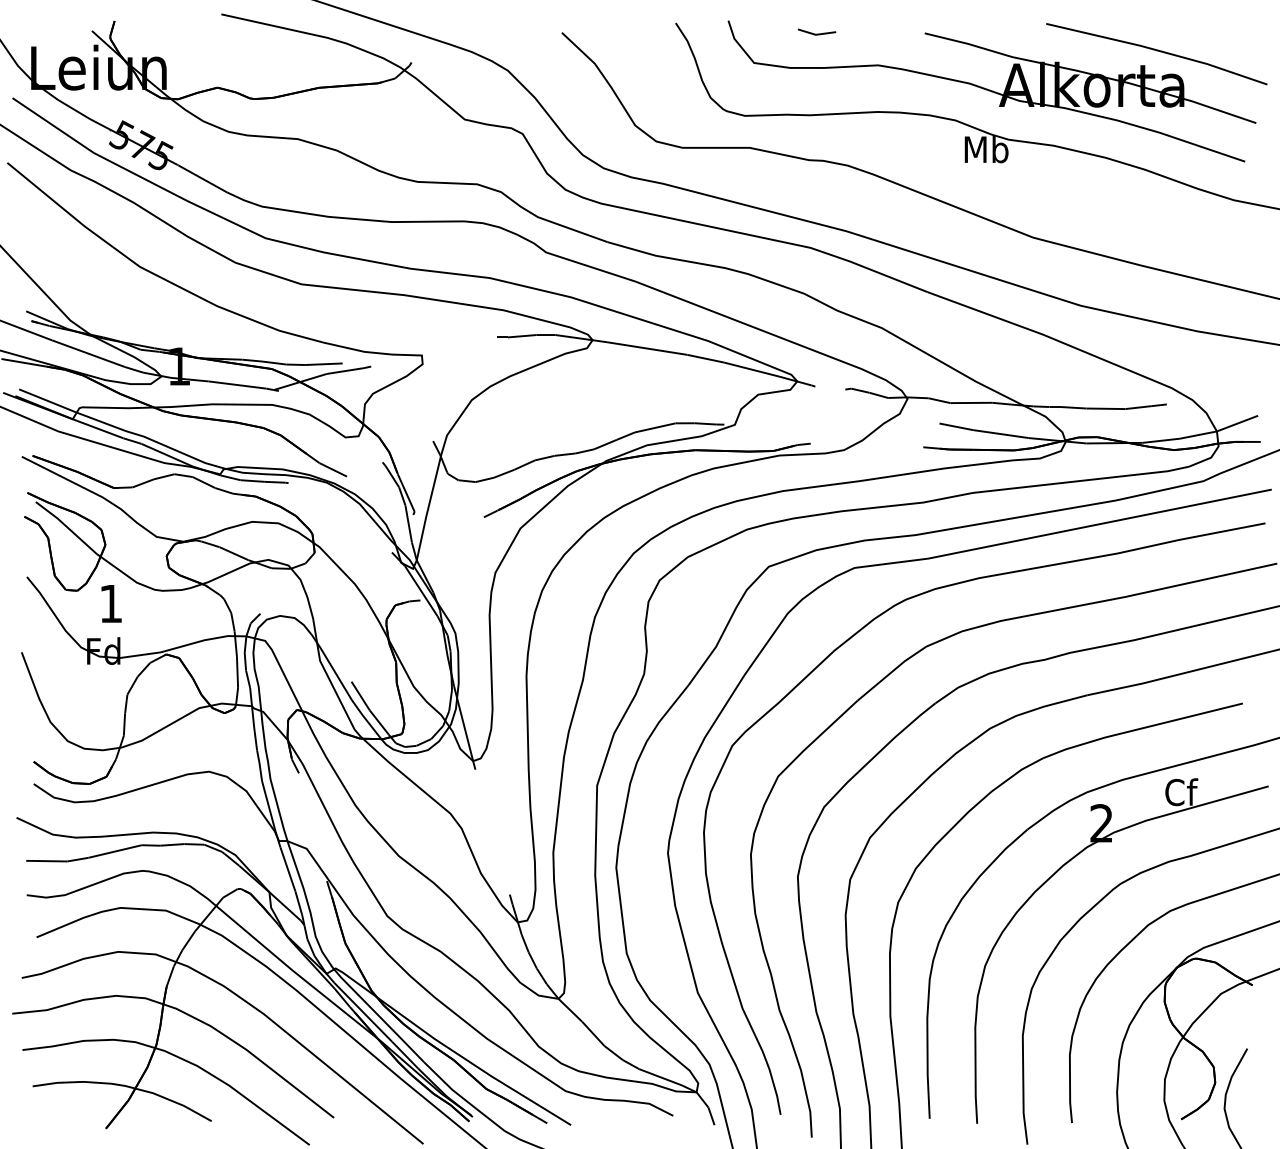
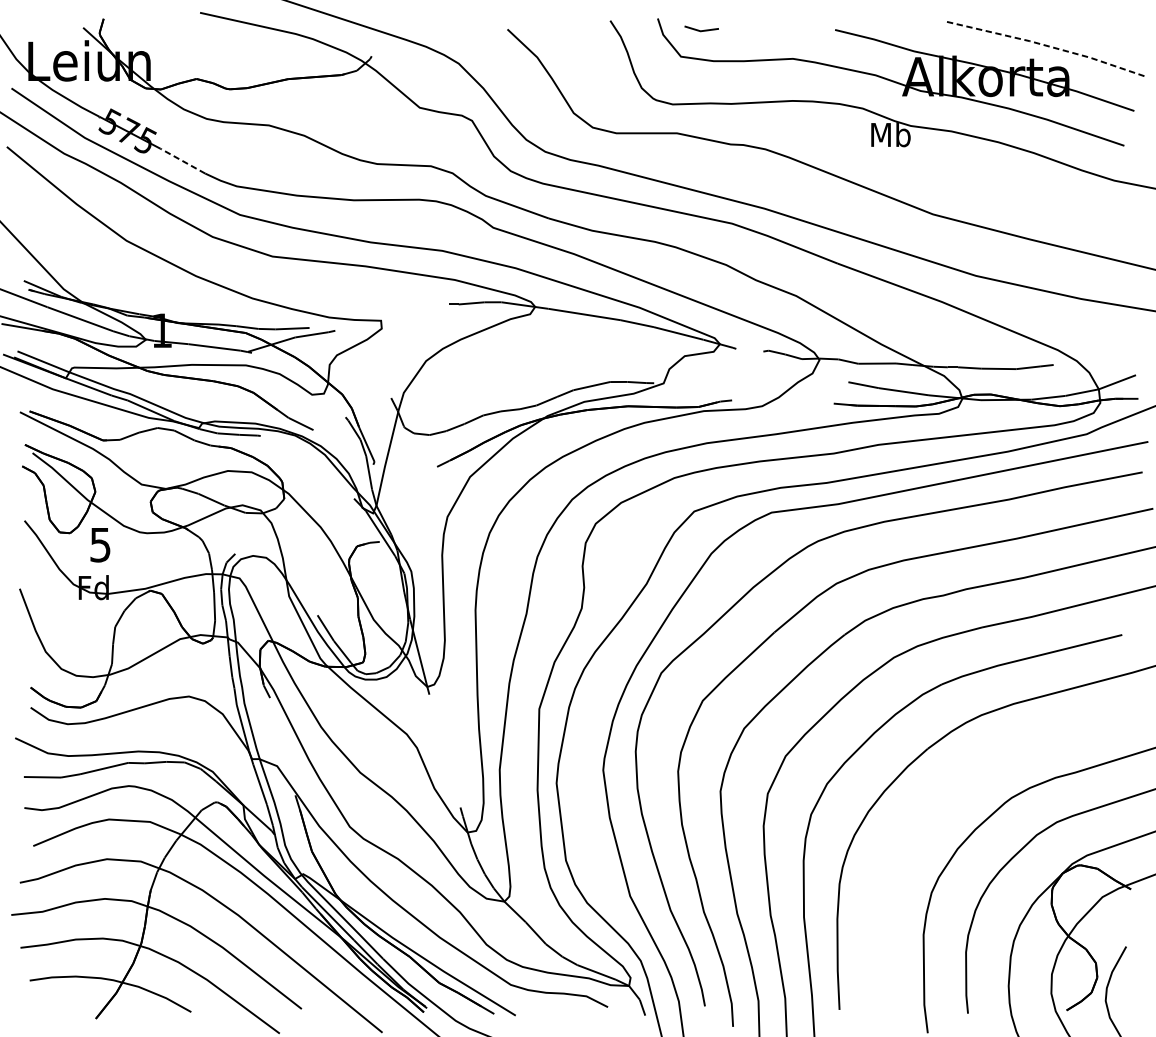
line: (817, 33) -> (702, 30), moved
line: (1157, 50) -> (1045, 45), solid -> dashed
line: (202, 178) -> (183, 160), solid -> dashed
text: (110, 604) -> (99, 545), 1 -> 5
part: (1054, 875) -> (952, 790), removed

